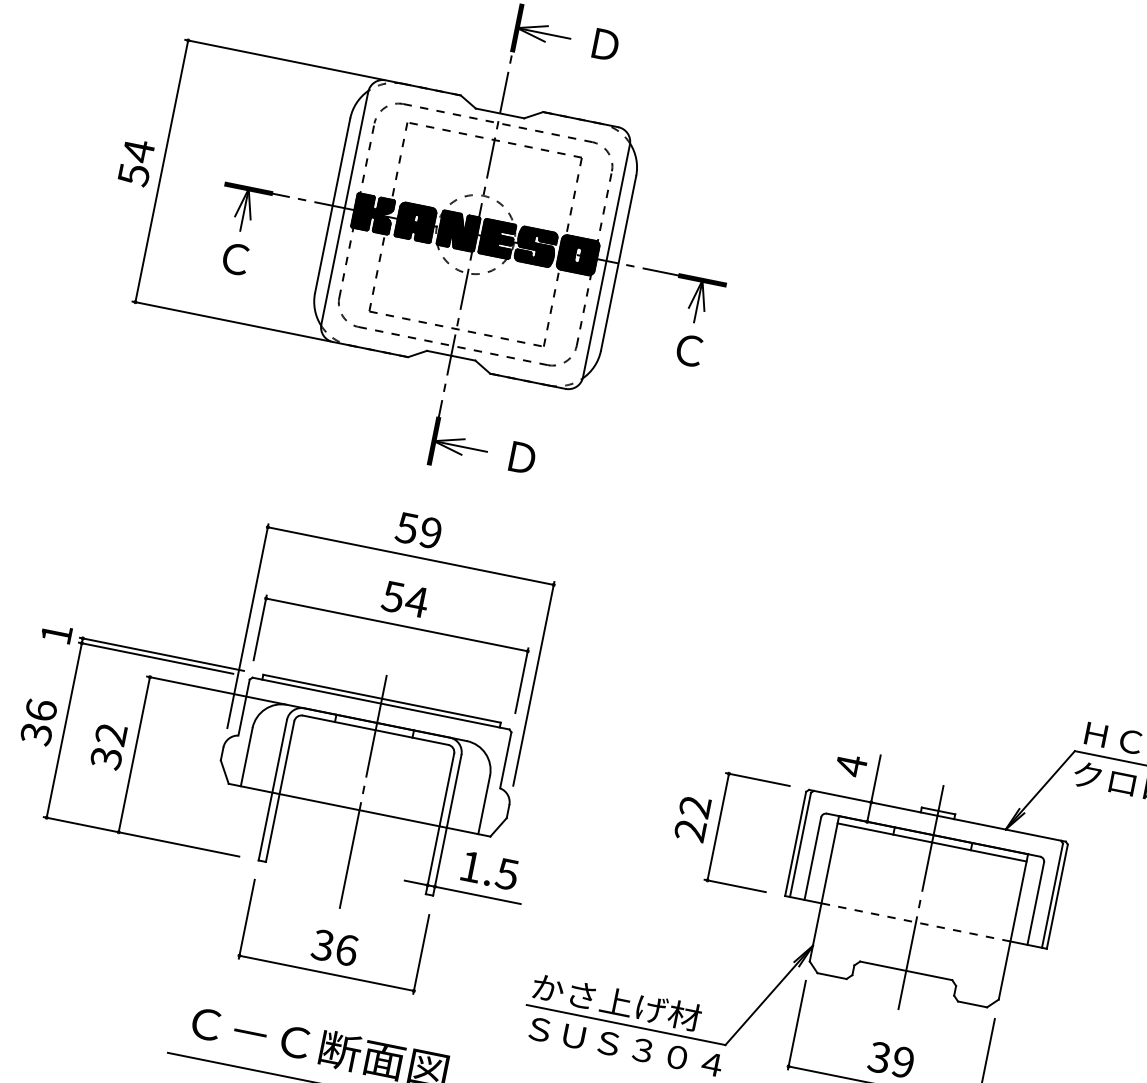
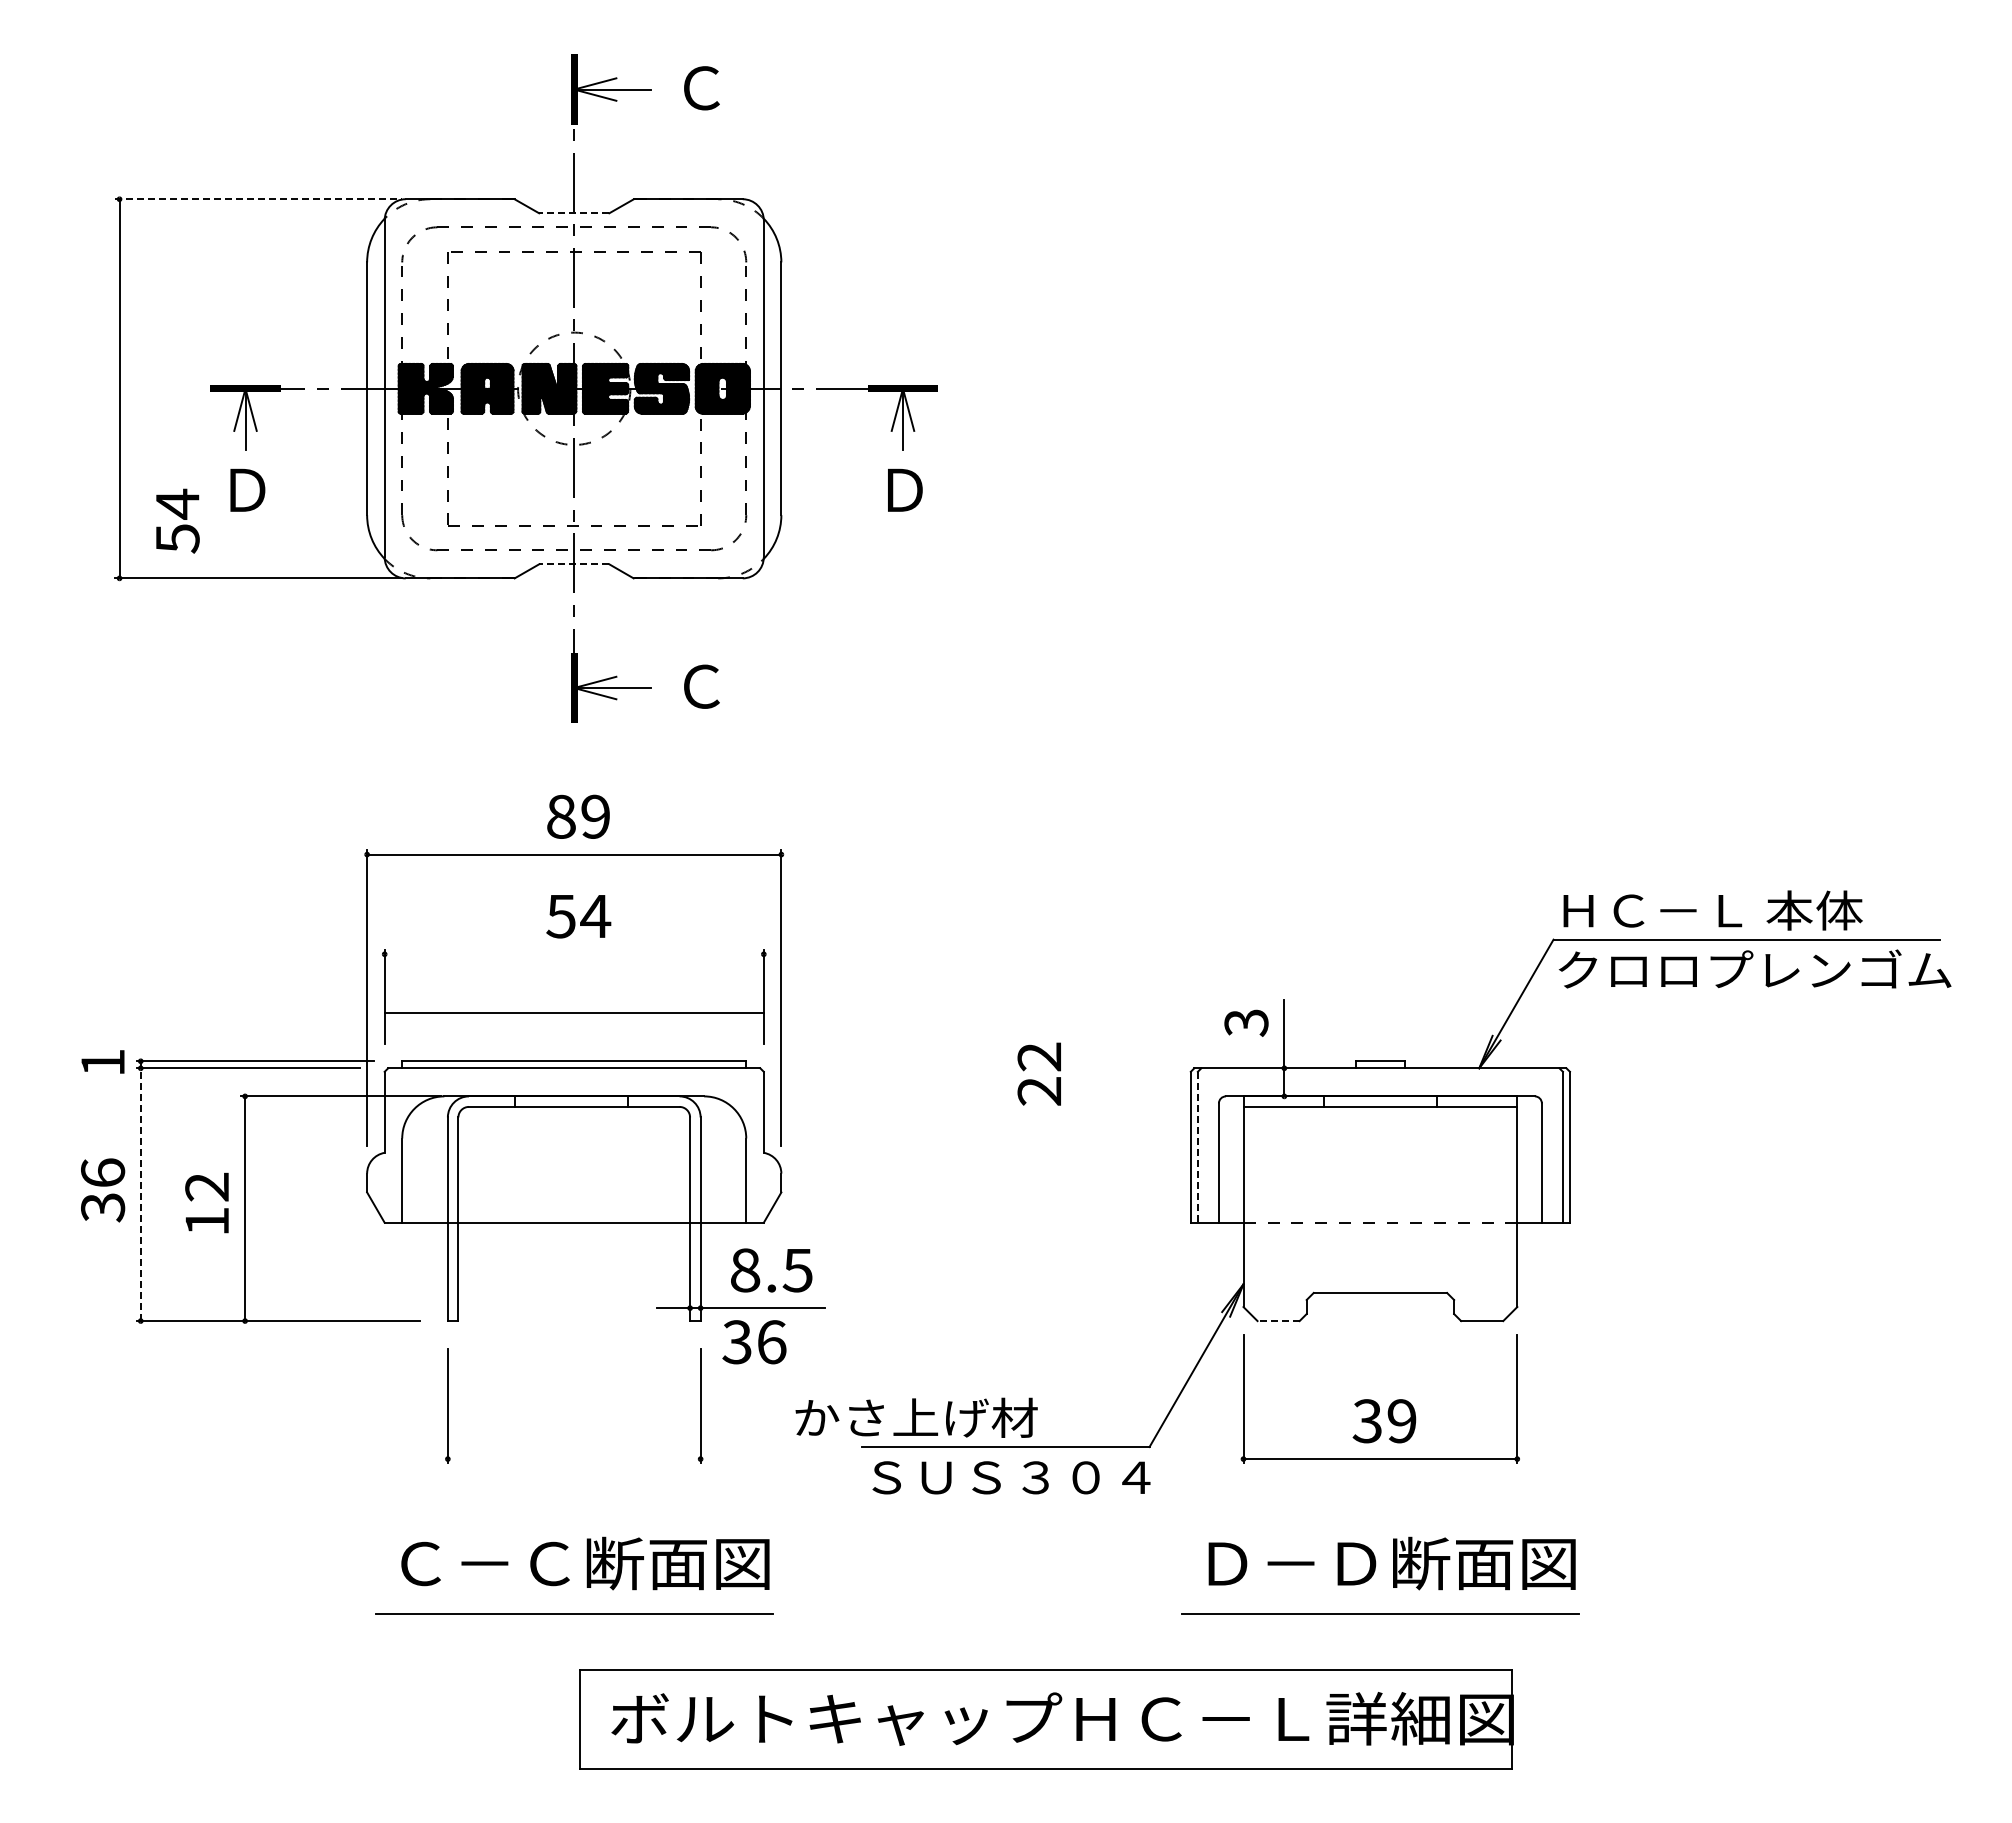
text: (605, 45) -> (701, 88), Ｄ -> Ｃ
line: (284, 60) -> (259, 199), solid -> dashed
line: (499, 113) -> (573, 213), solid -> dashed
text: (136, 162) -> (177, 520), moved
text: (235, 259) -> (247, 490), Ｃ -> Ｄ
text: (689, 350) -> (904, 490), Ｃ -> Ｄ
line: (450, 355) -> (573, 564), solid -> dashed
text: (522, 457) -> (701, 686), Ｄ -> Ｃ
text: (406, 527) -> (560, 816), 59 -> 89
line: (396, 624) -> (573, 1013), moved
line: (64, 730) -> (140, 1194), solid -> dashed
text: (106, 758) -> (207, 1221), 32 -> 12
text: (851, 765) -> (1246, 1022), 4 -> 3
line: (363, 791) -> (574, 1195), removed
text: (692, 818) -> (1038, 1073), moved
part: (718, 827) -> (1078, 1145), removed
line: (800, 845) -> (1197, 1147), solid -> dashed
text: (471, 866) -> (745, 1270), 1.5 -> 8.5
line: (921, 897) -> (1380, 1186), removed
text: (334, 947) -> (754, 1342), moved
line: (326, 973) -> (573, 1459), removed
line: (831, 976) -> (1278, 1321), solid -> dashed
text: (617, 1001) -> (916, 1417), moved

